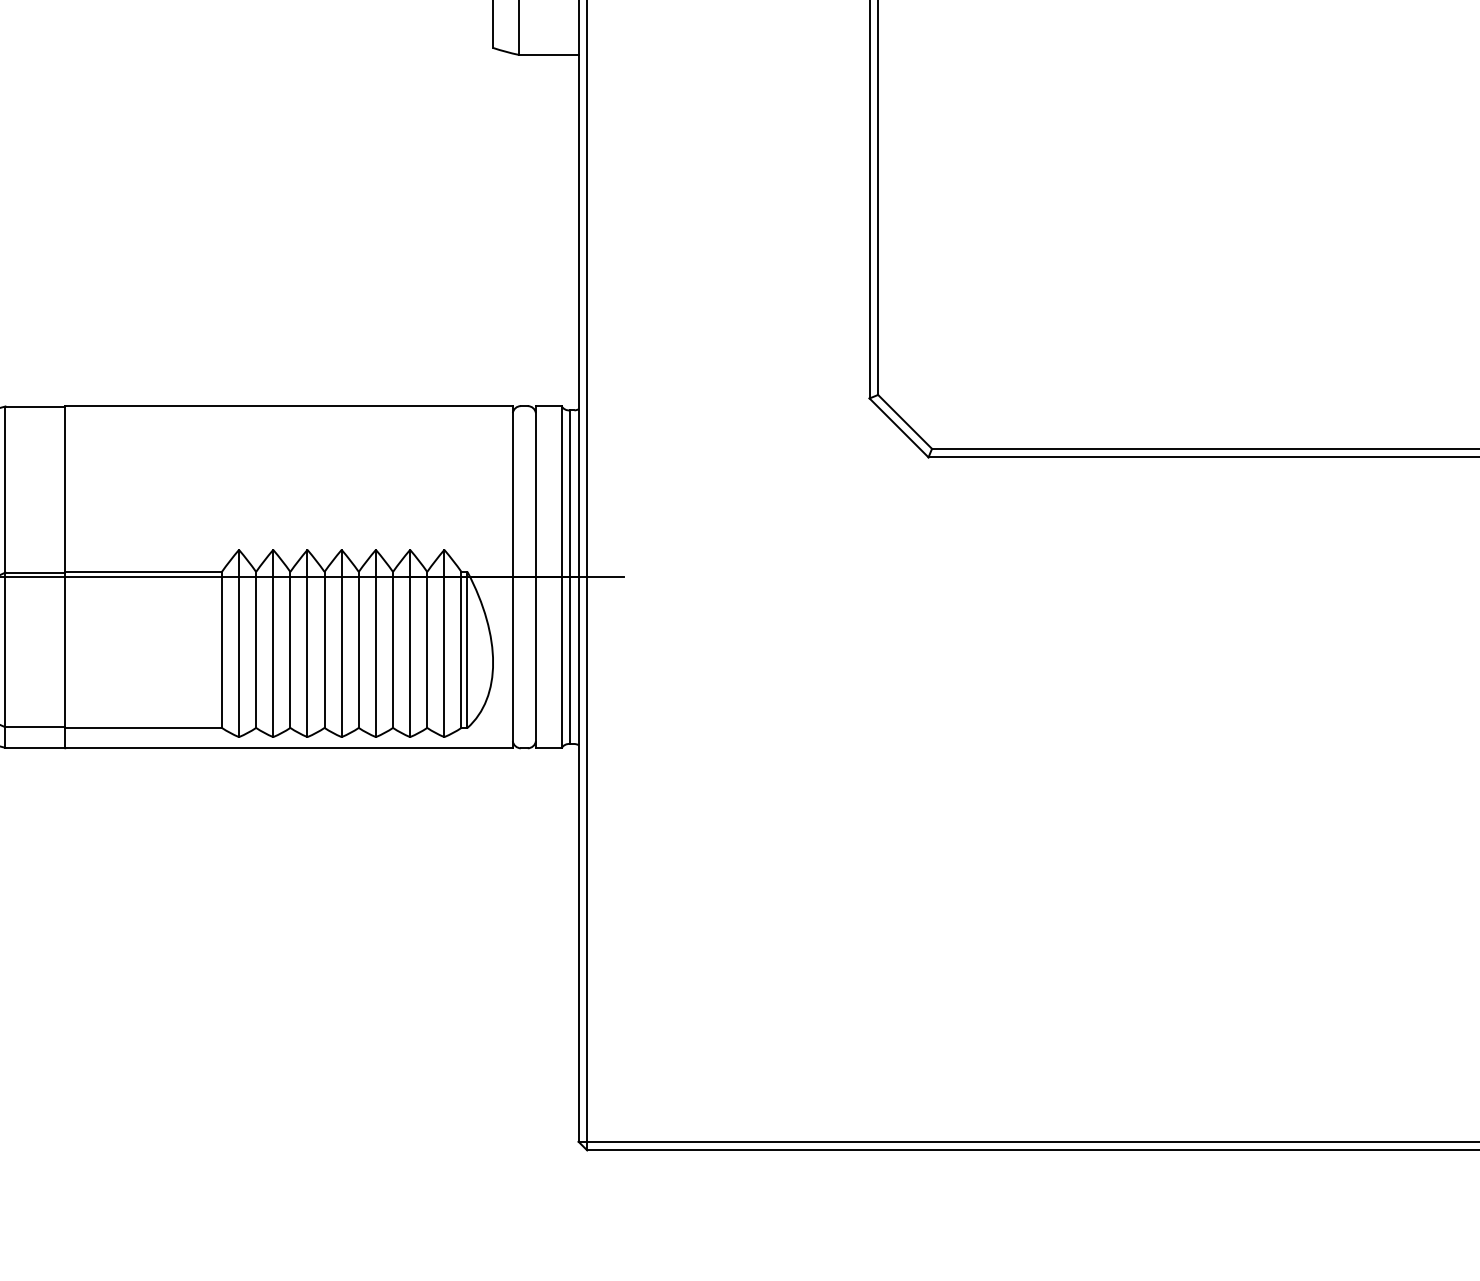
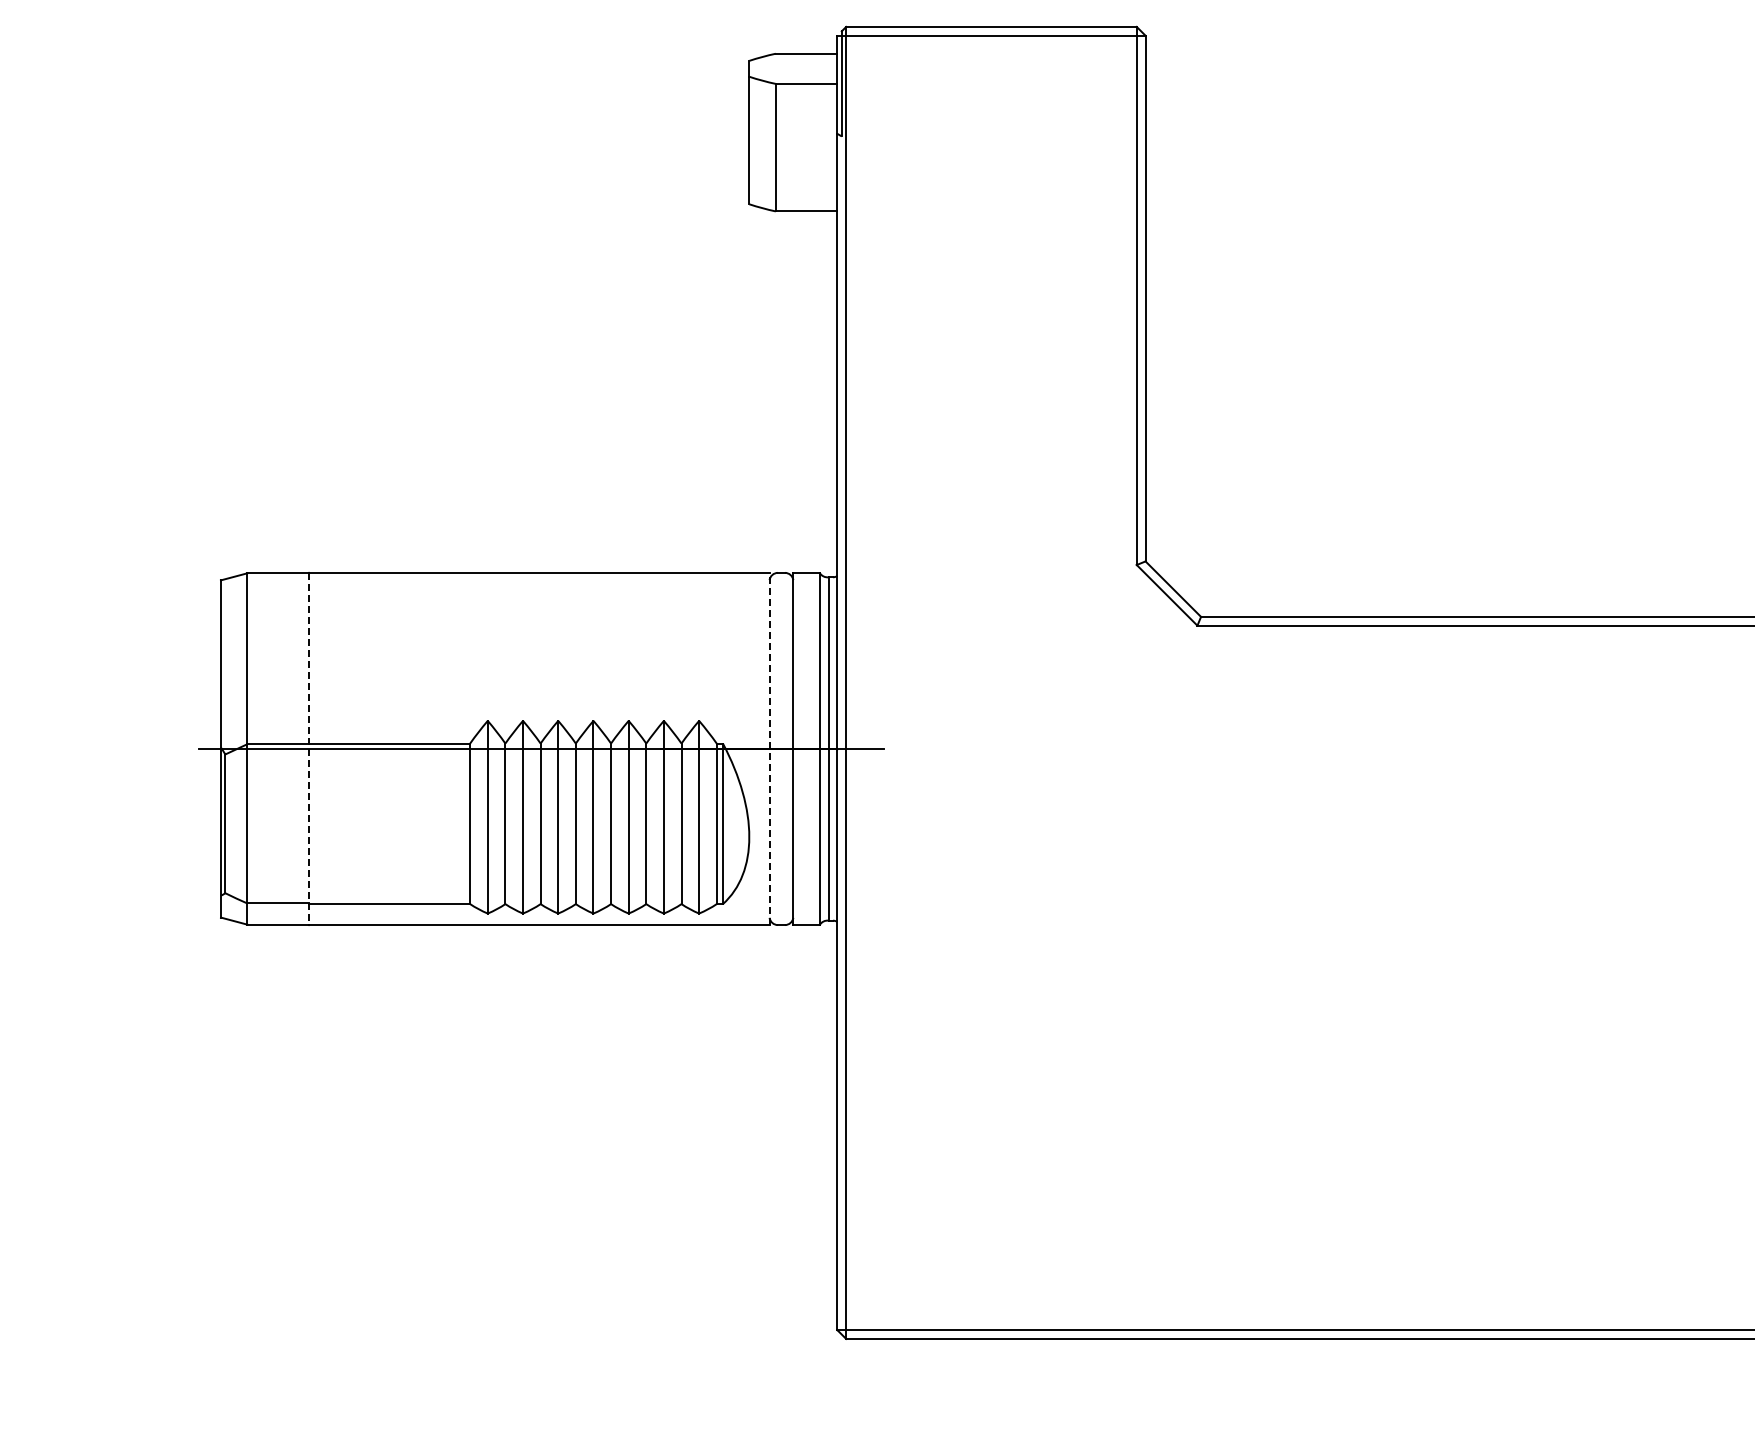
line: (512, 576) -> (769, 748), solid -> dashed
line: (65, 577) -> (309, 749), solid -> dashed

